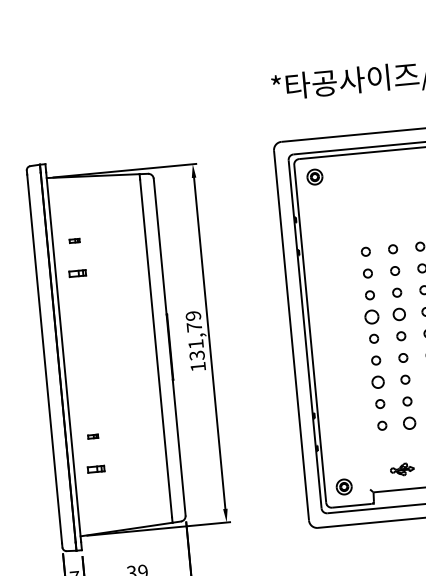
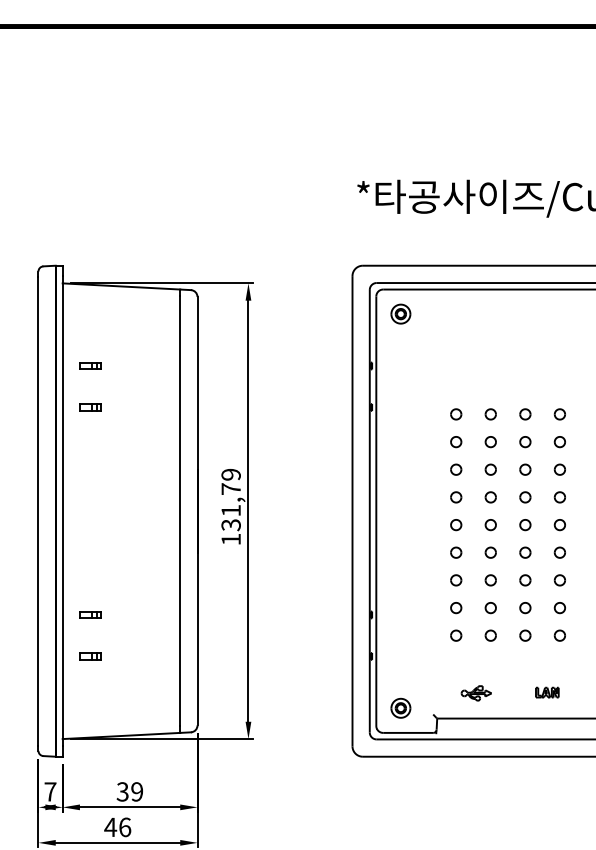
part: (74, 240) -> (90, 365), size x1.67
part: (399, 314) -> (490, 497), size x0.71
part: (372, 317) -> (456, 497), size x0.62
part: (378, 382) -> (456, 580), size x0.71
part: (409, 423) -> (490, 635), size x0.71
part: (93, 436) -> (90, 614), size x1.67

